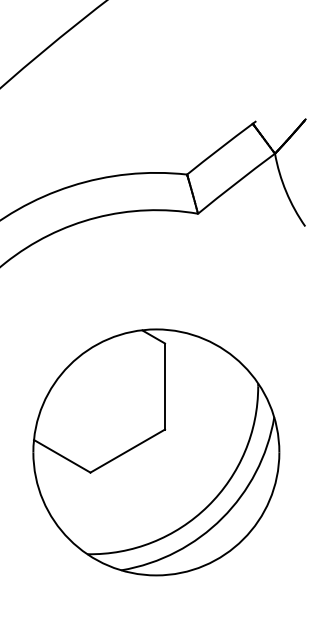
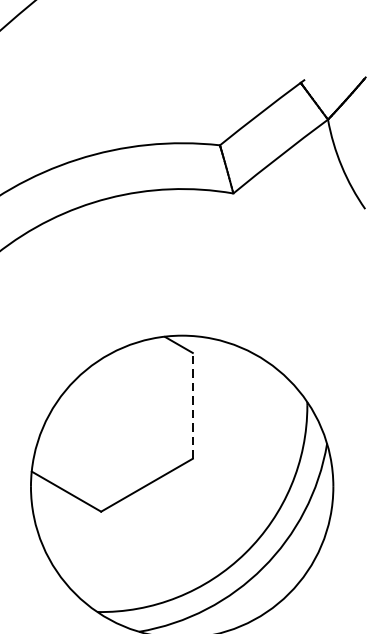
line: (165, 386) -> (193, 405), solid -> dashed

